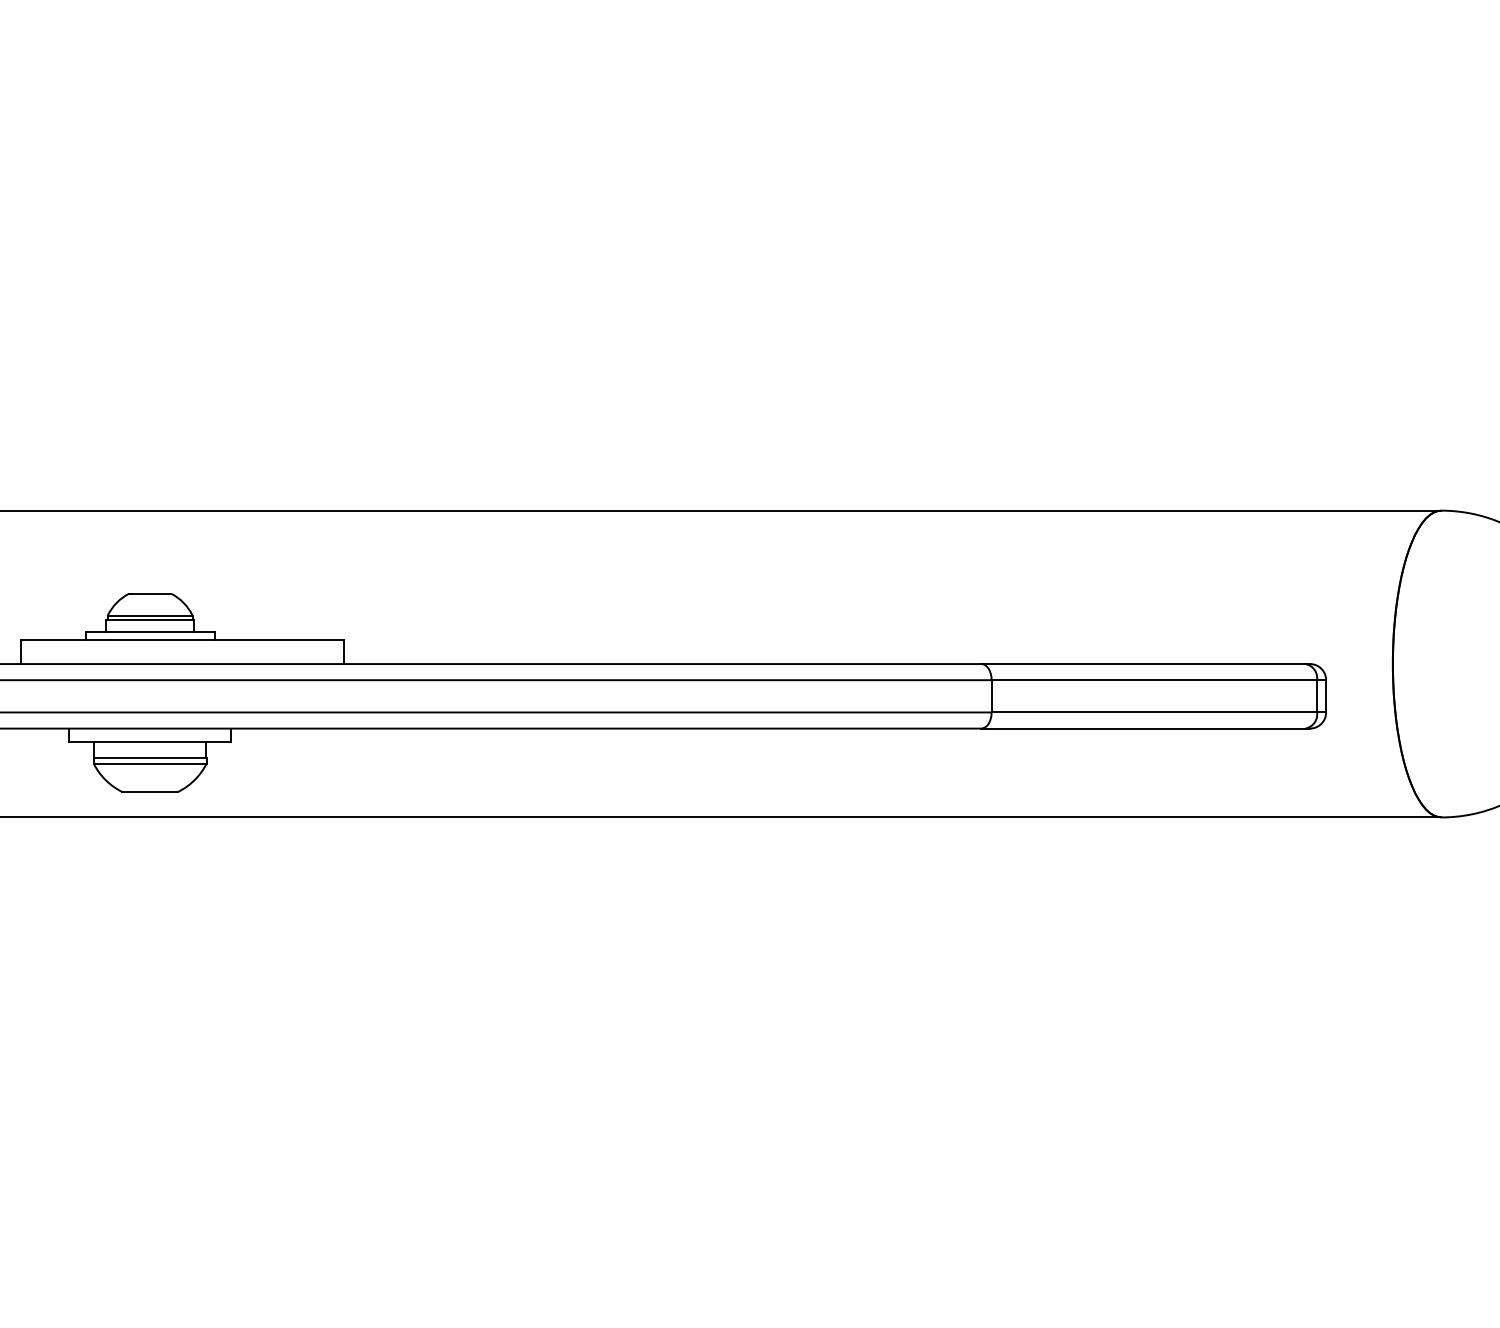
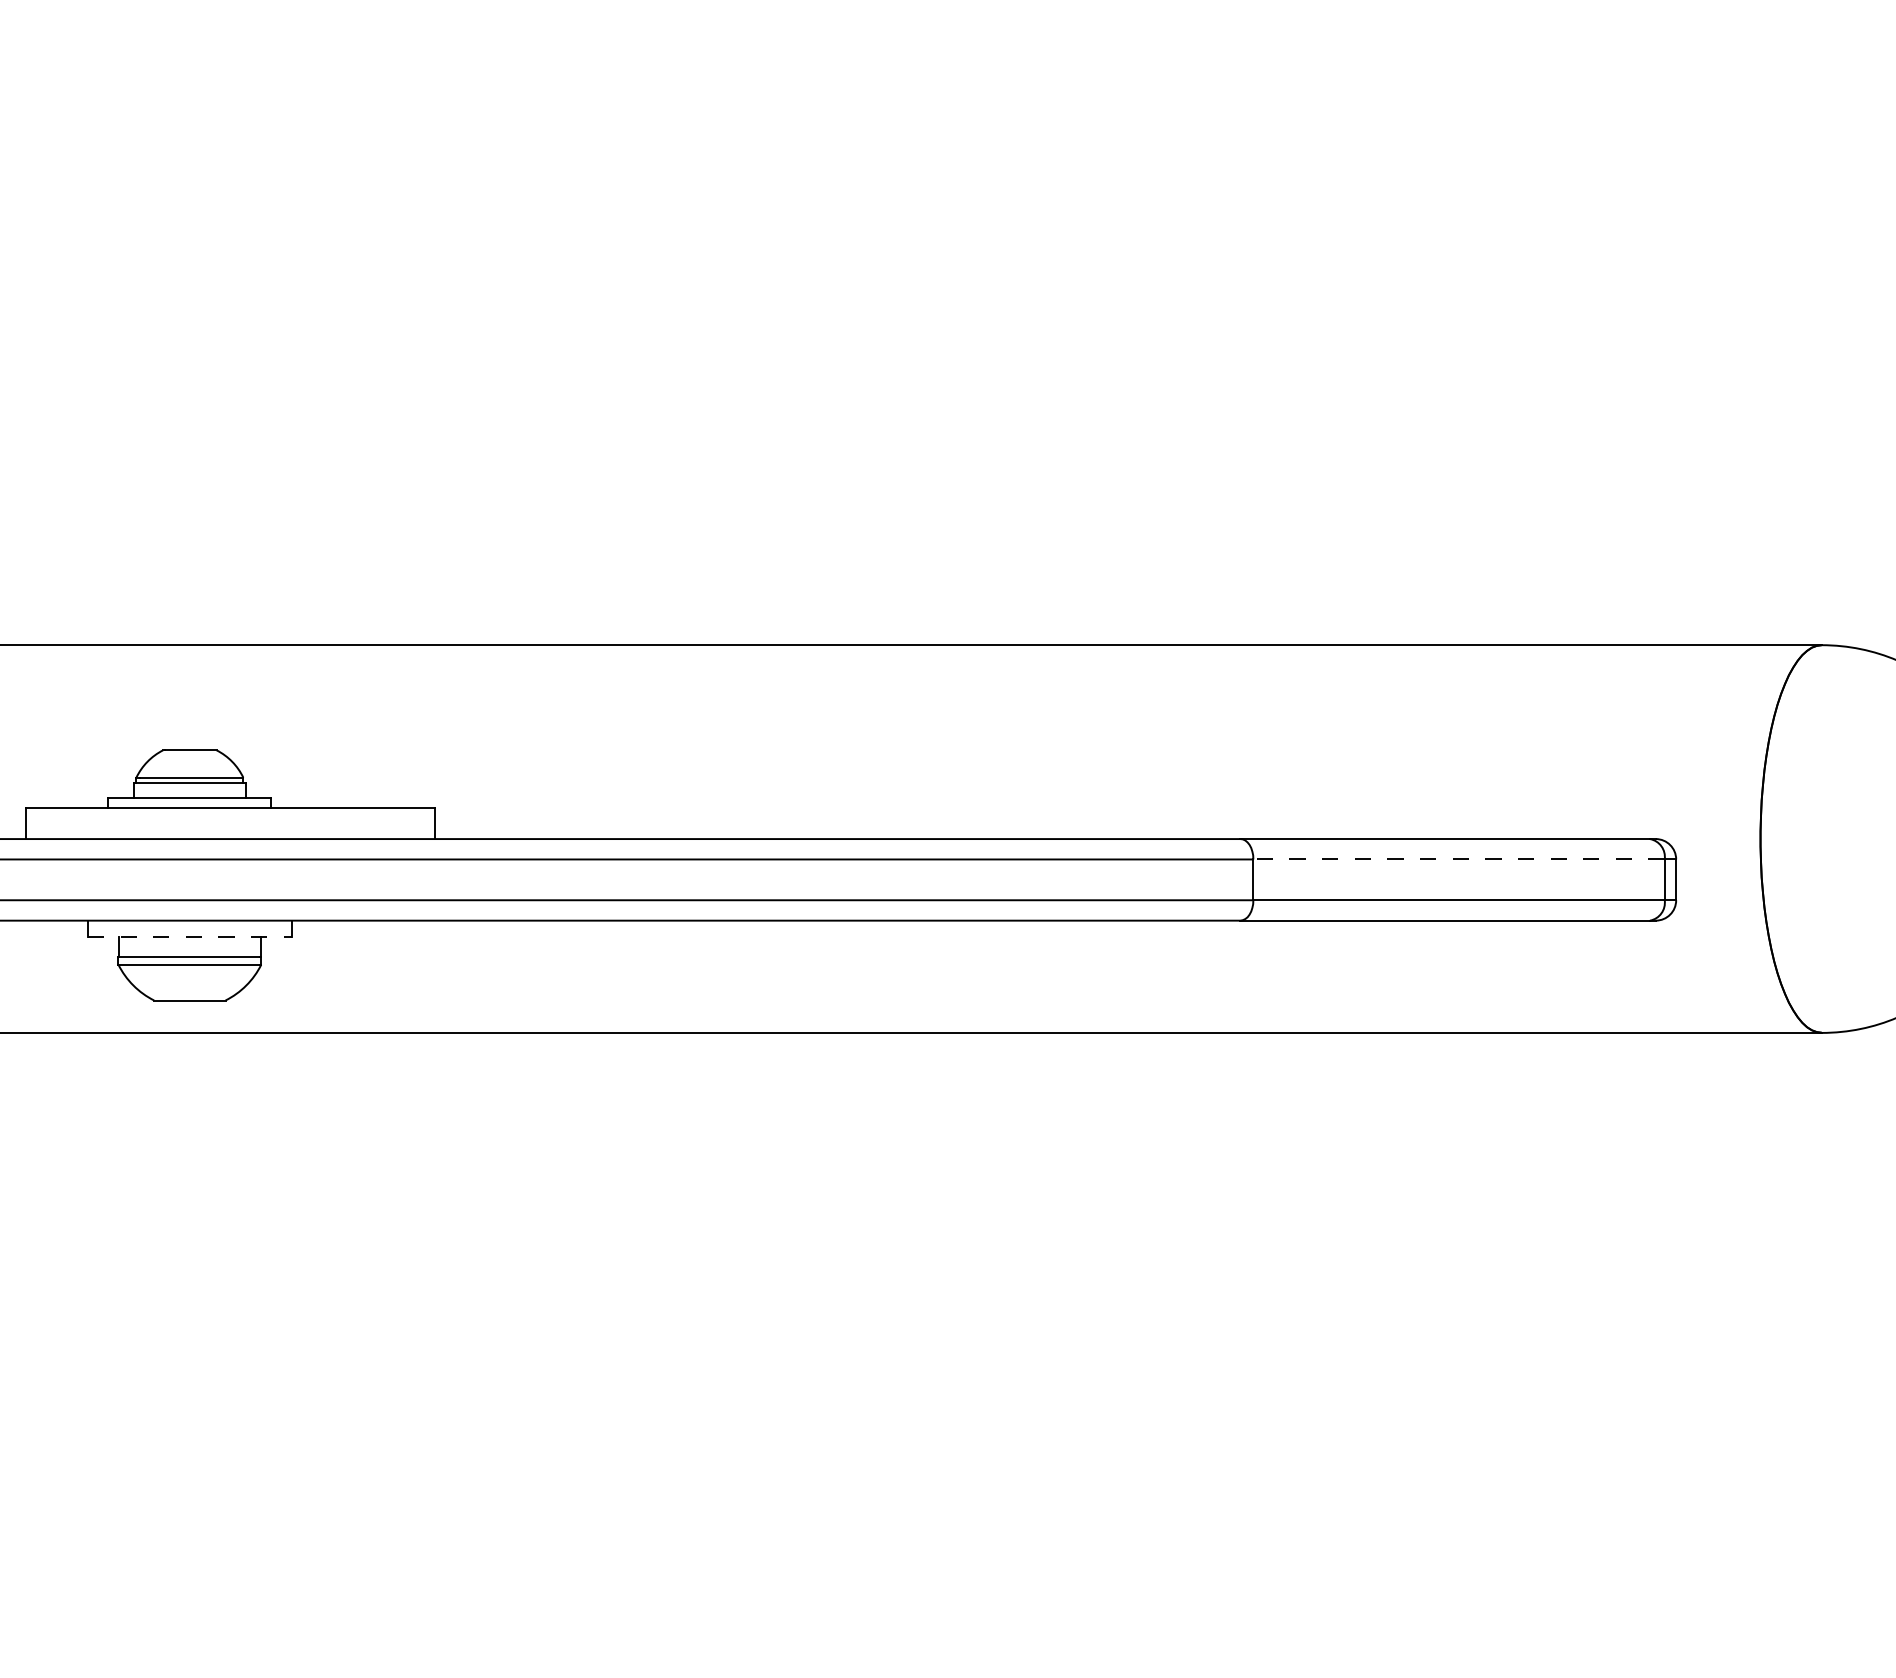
line: (1154, 680) -> (1459, 859), solid -> dashed
line: (149, 741) -> (189, 936), solid -> dashed

